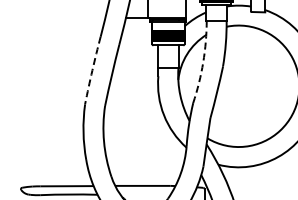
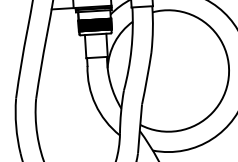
arc: (203, 62) -> (131, 49), dashed -> solid
arc: (92, 70) -> (21, 64), dashed -> solid

